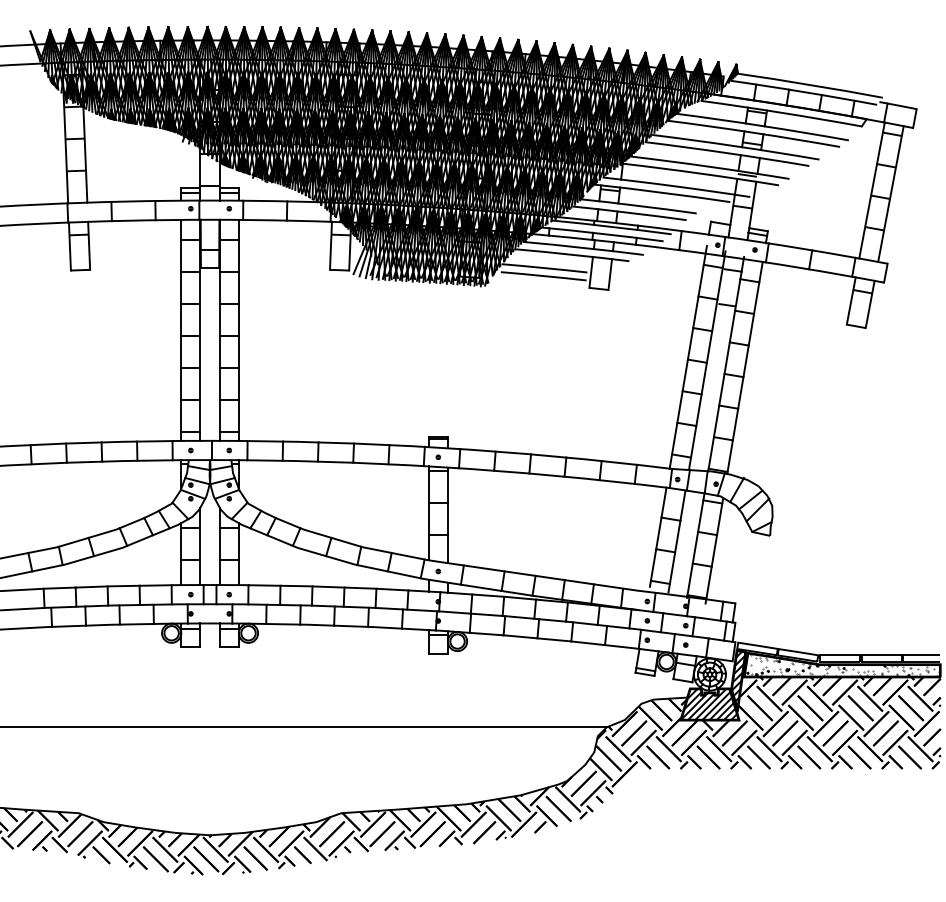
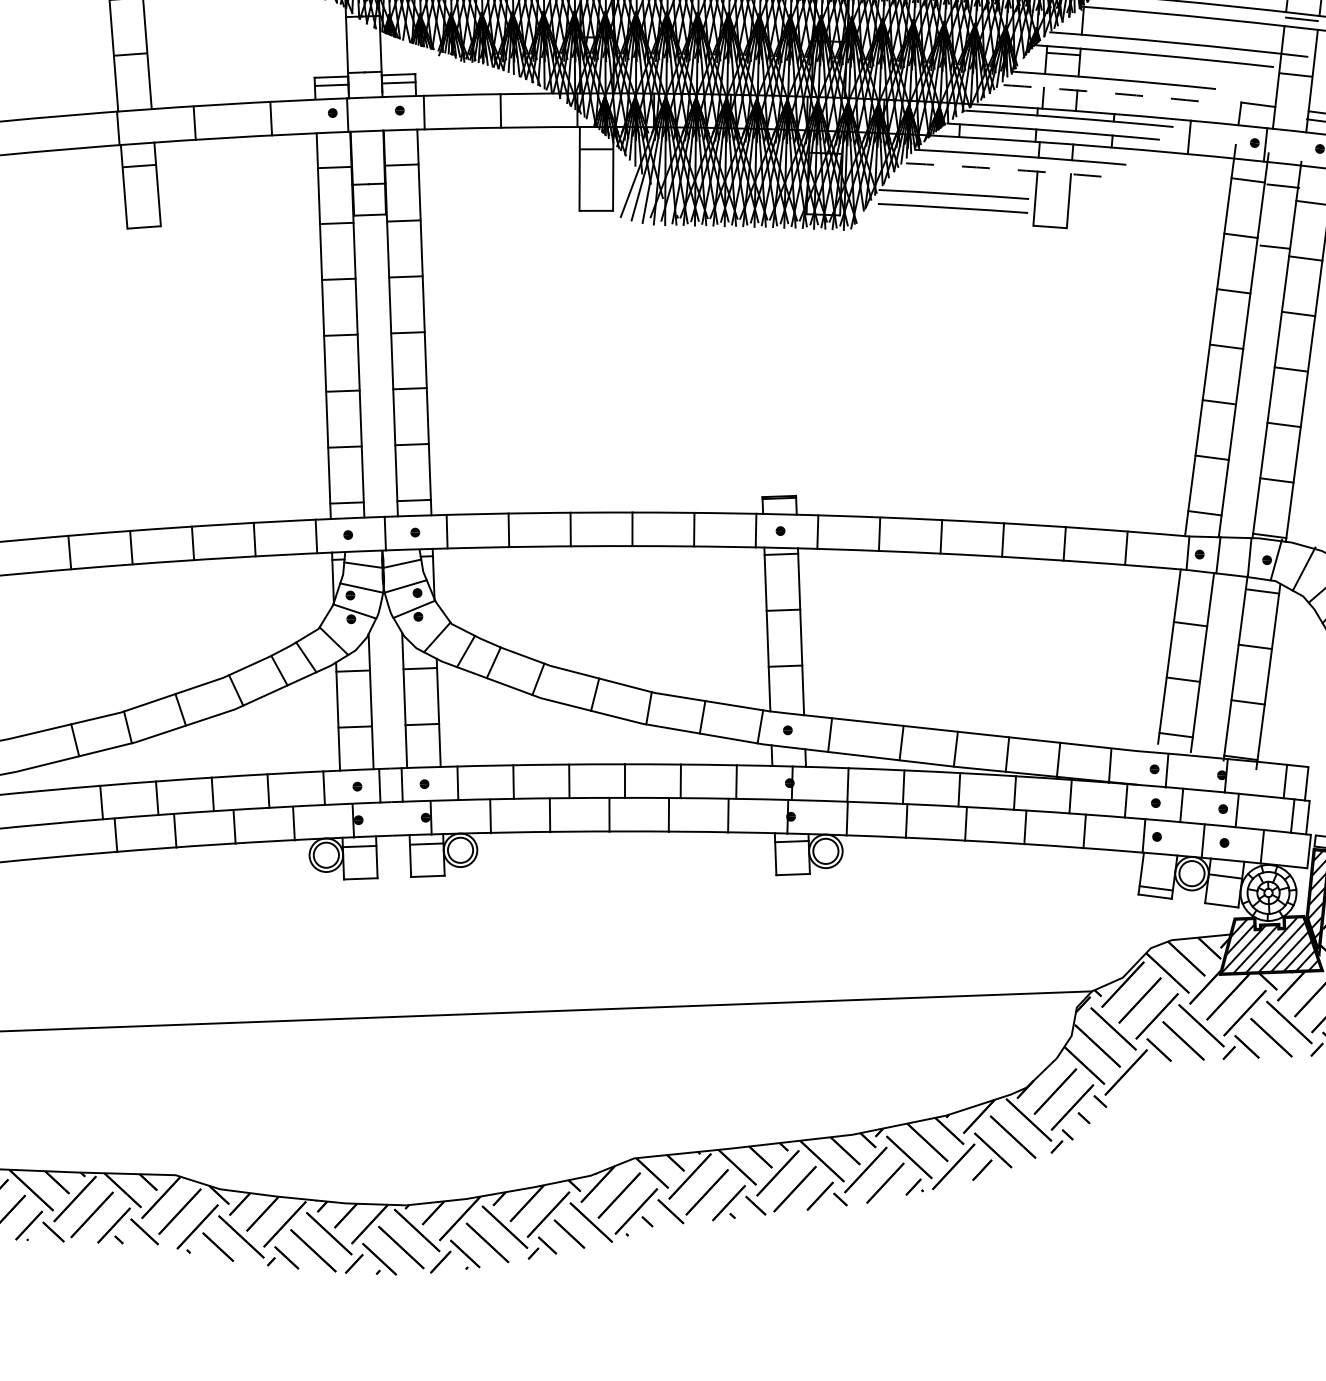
line: (629, 212) -> (1098, 91), solid -> dashed
line: (572, 254) -> (1001, 168), solid -> dashed

